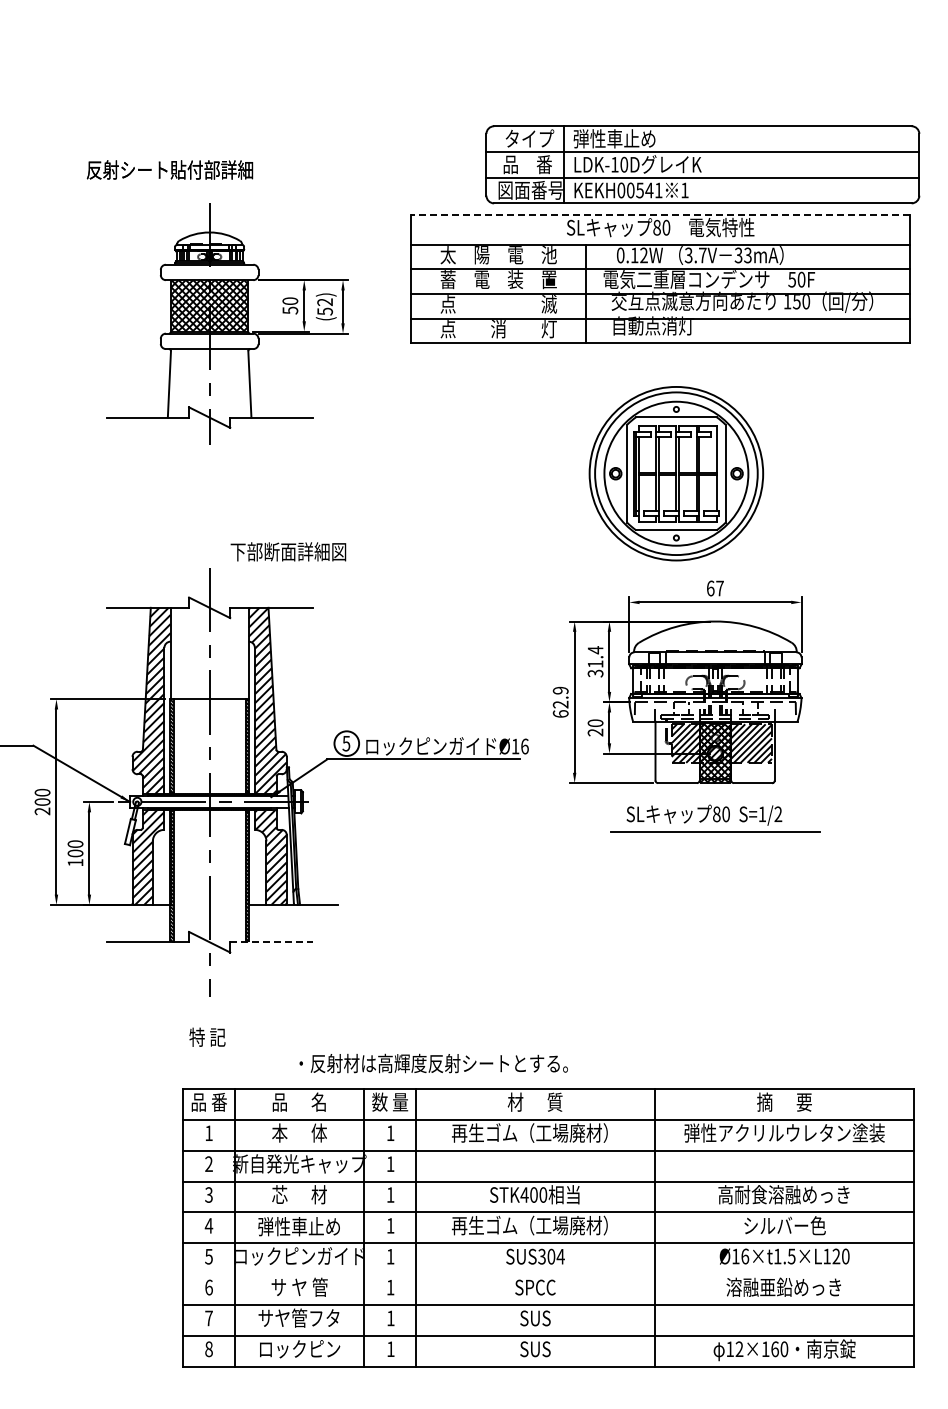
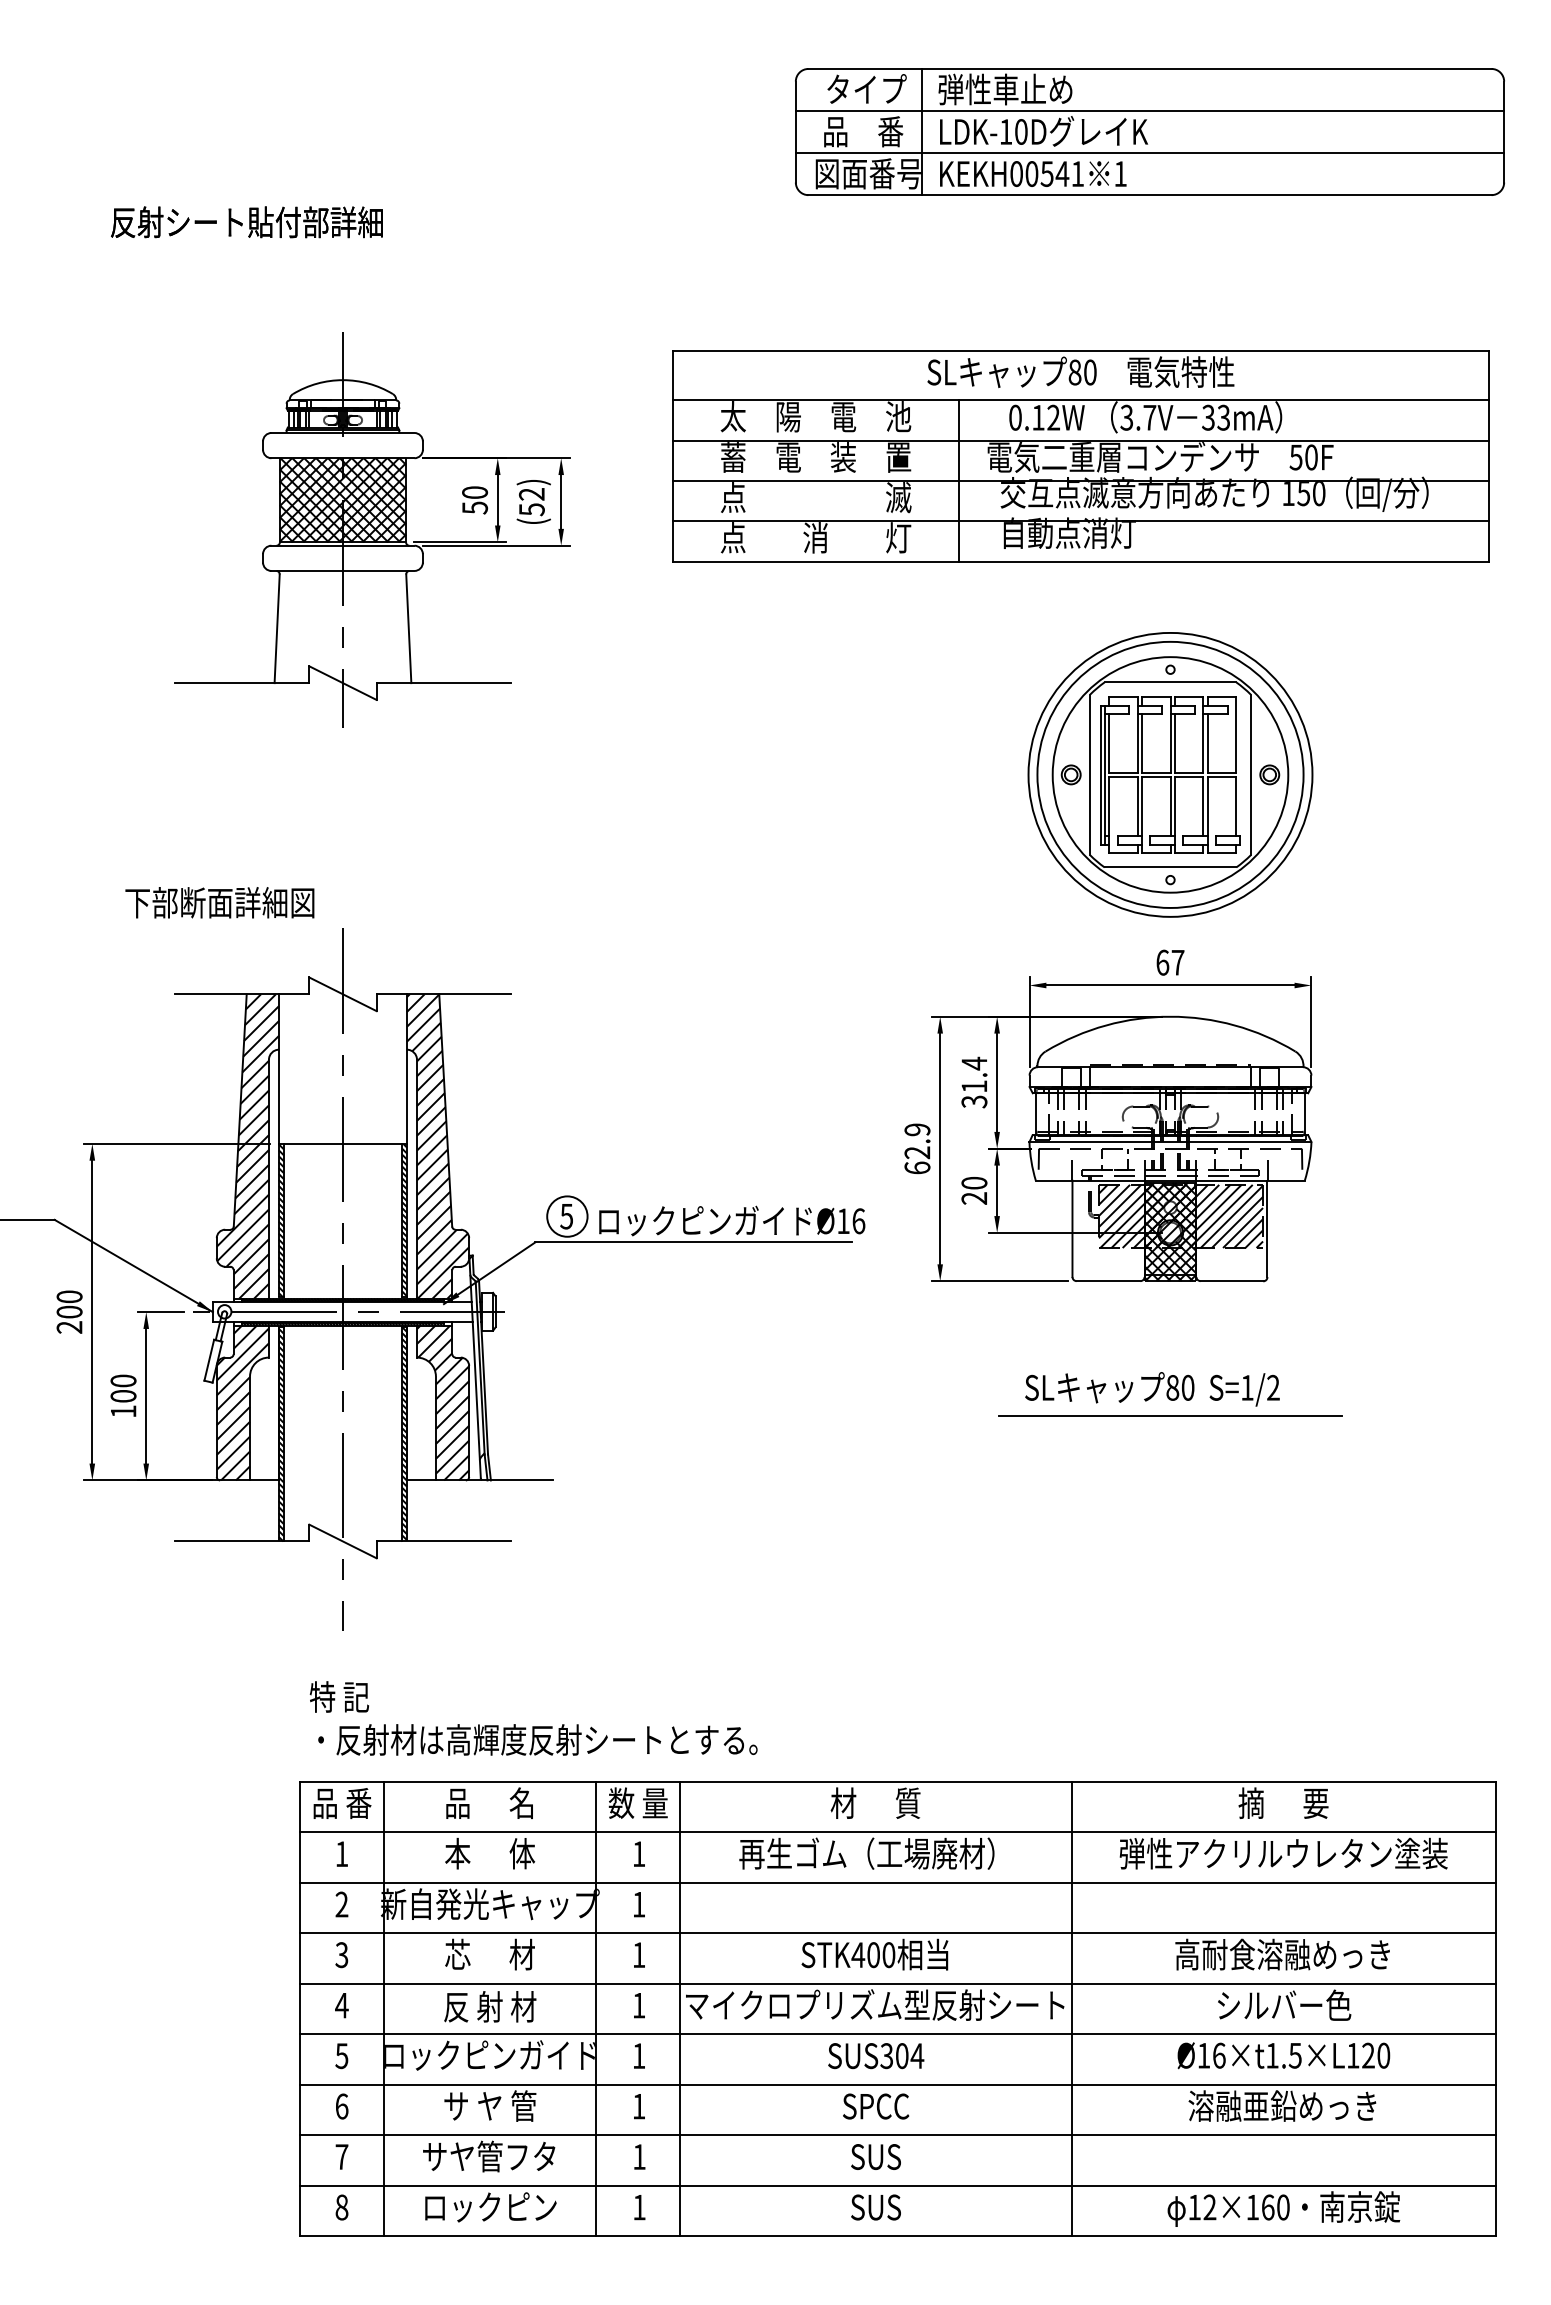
part: (702, 164) -> (1149, 131), moved
text: (169, 169) -> (246, 221), moved
line: (660, 214) -> (1080, 350), dashed -> solid
part: (676, 473) -> (1170, 774), moved
text: (288, 551) -> (220, 902), moved
part: (715, 818) -> (1170, 1394), moved
line: (271, 942) -> (444, 1541), dashed -> solid
text: (433, 1063) -> (537, 1739), moved
text: (534, 1225) -> (874, 2004), 再生ゴム（工場廃材） -> マイクロプリズム型反射シート
text: (298, 1226) -> (488, 2006), 弾性車止め -> 反 射 材
line: (548, 1274) -> (897, 2085), added

